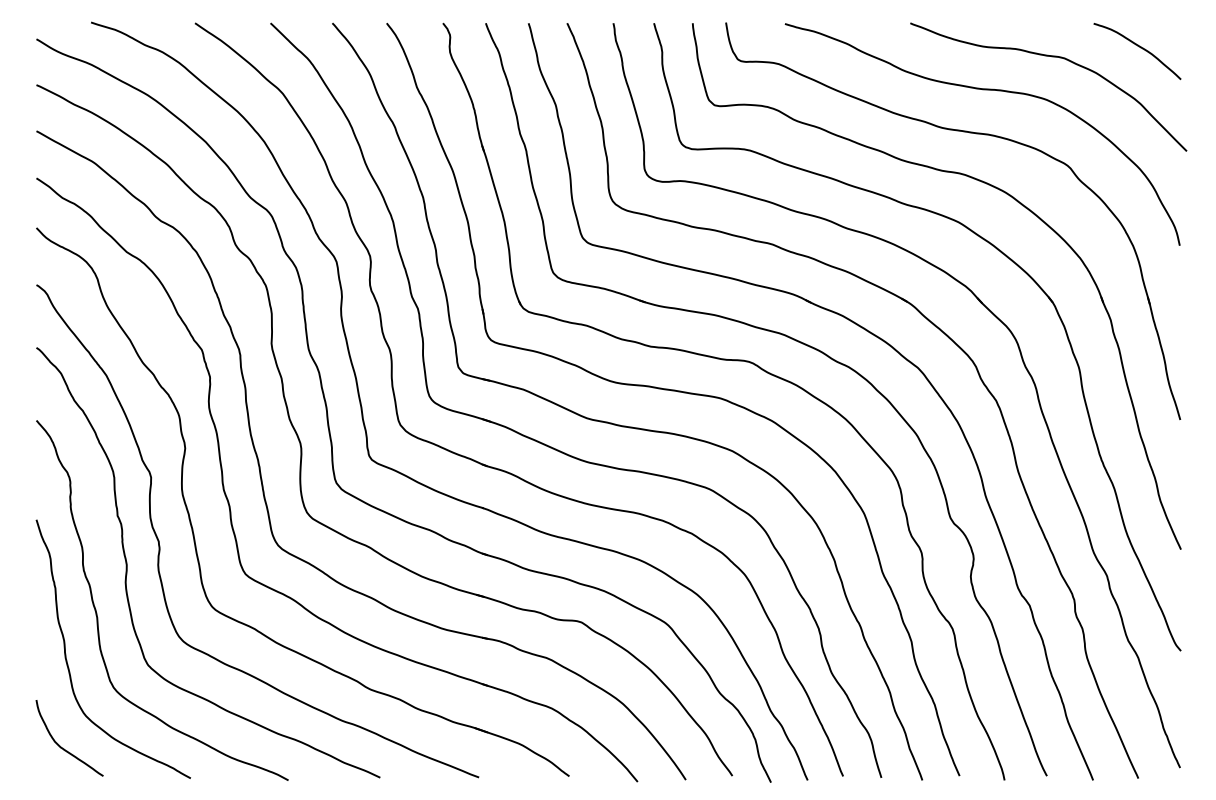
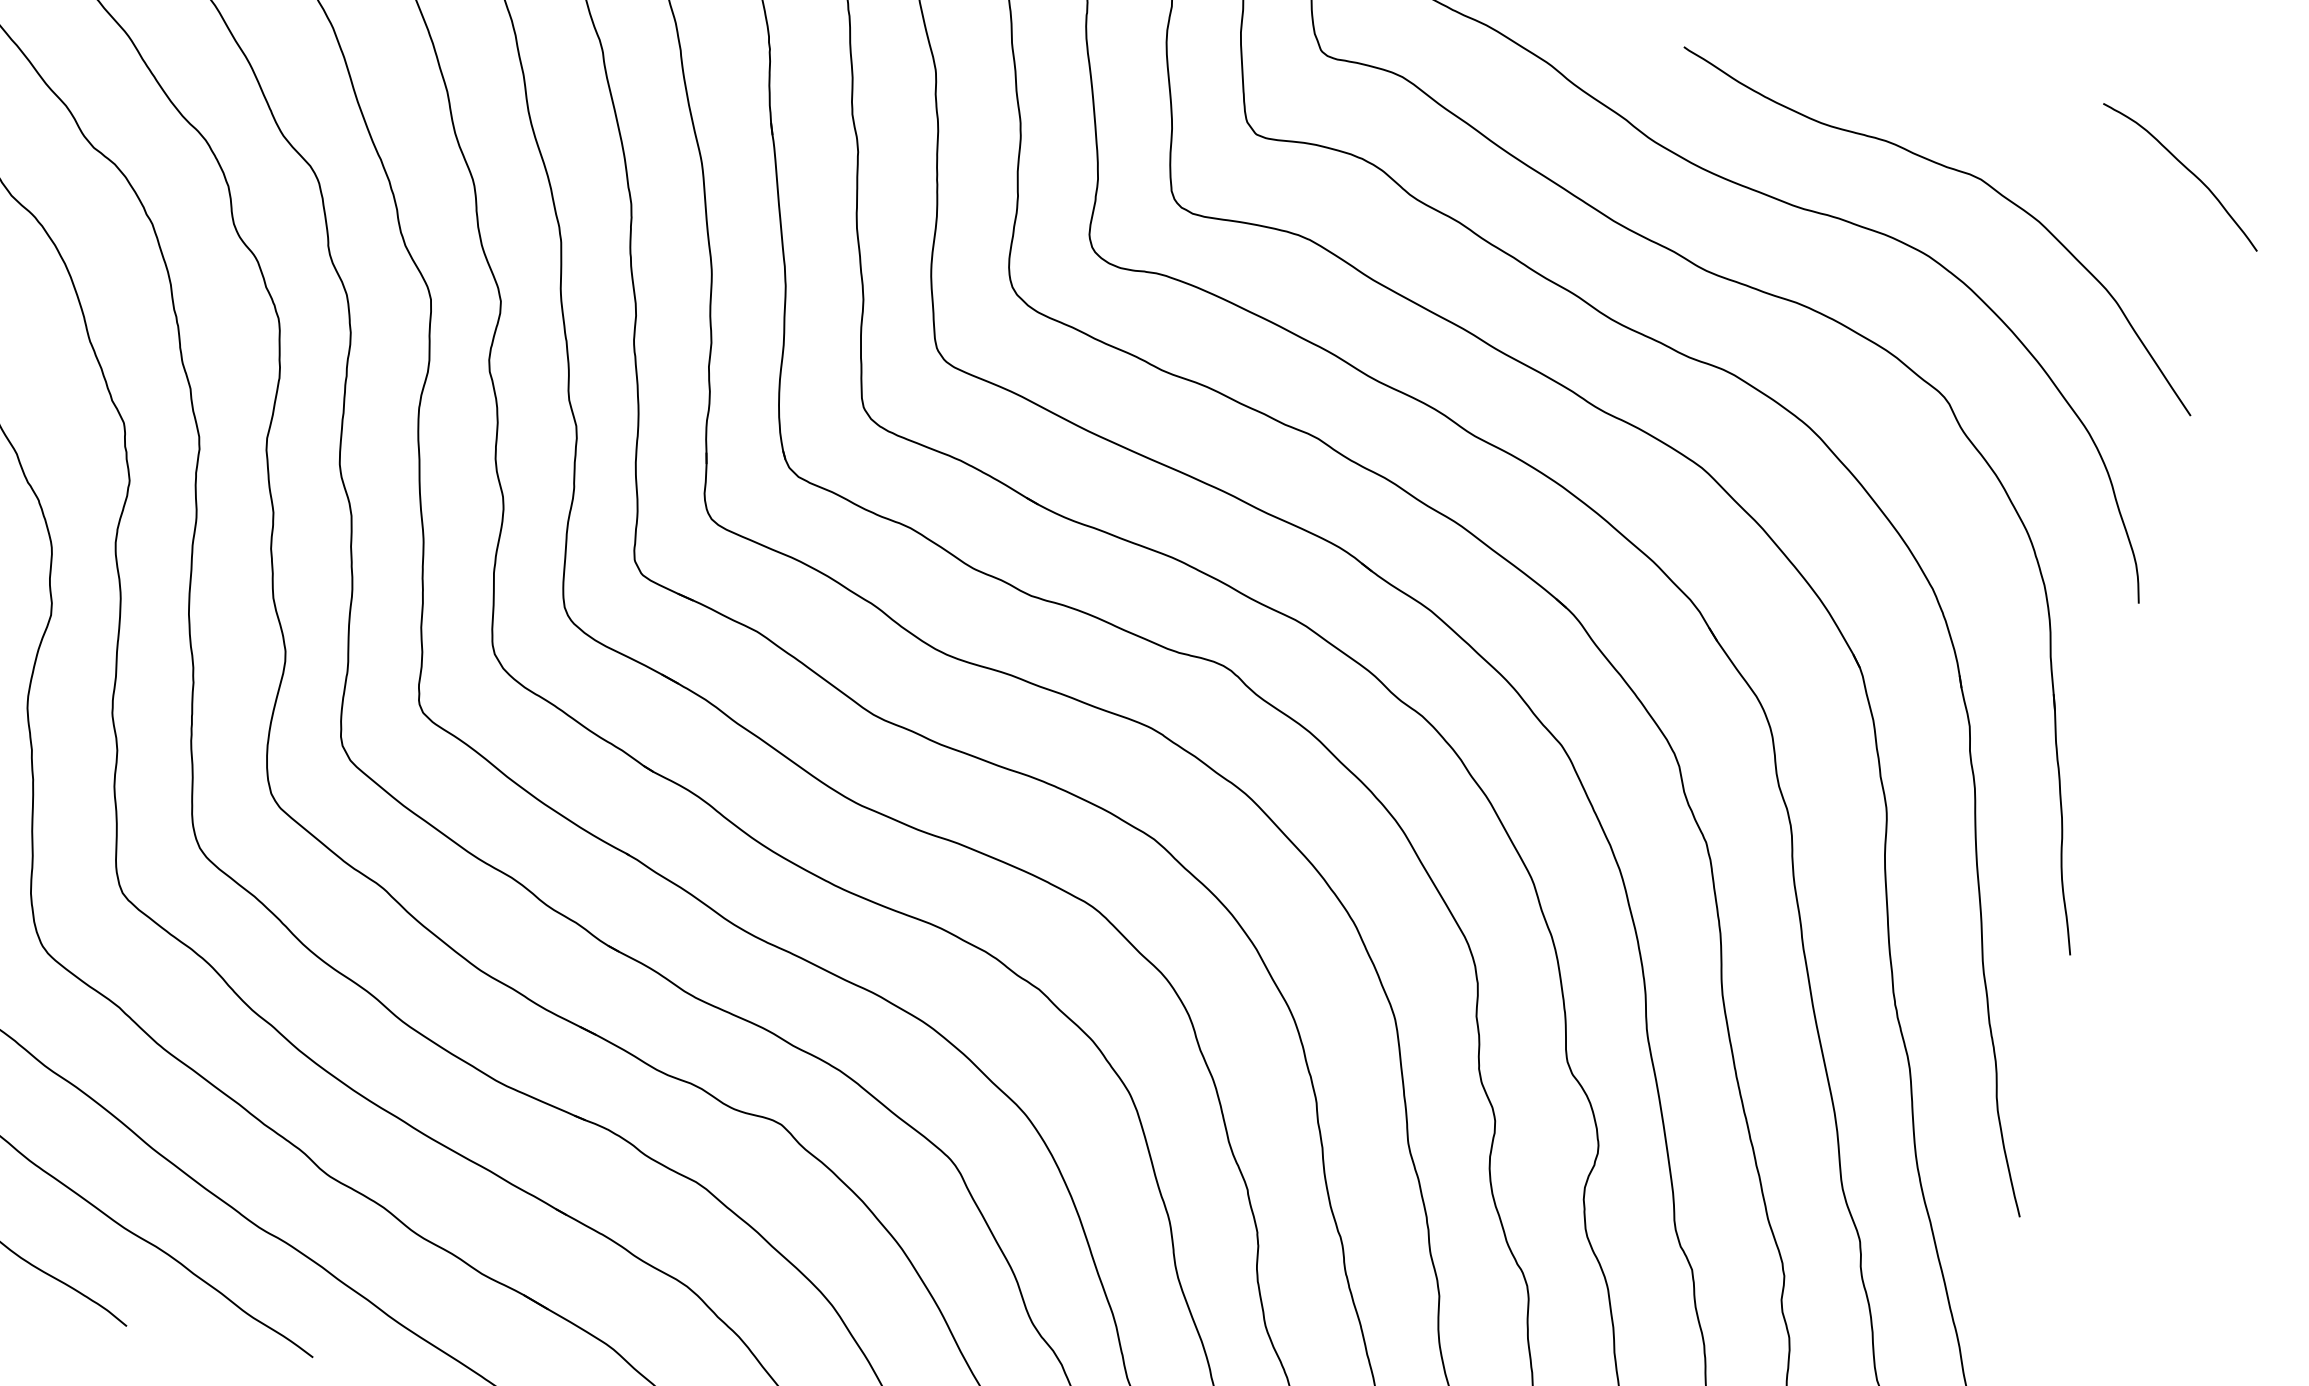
curve: (1140, 48) -> (2187, 172), moved

